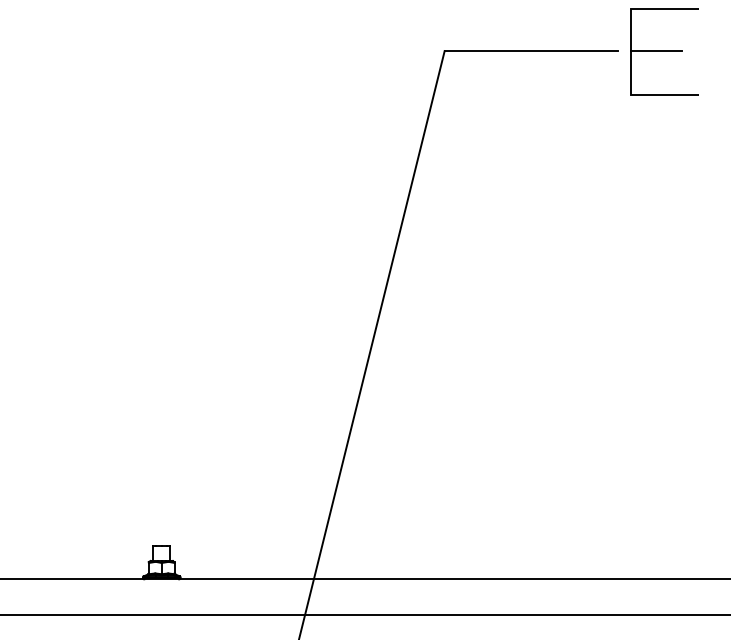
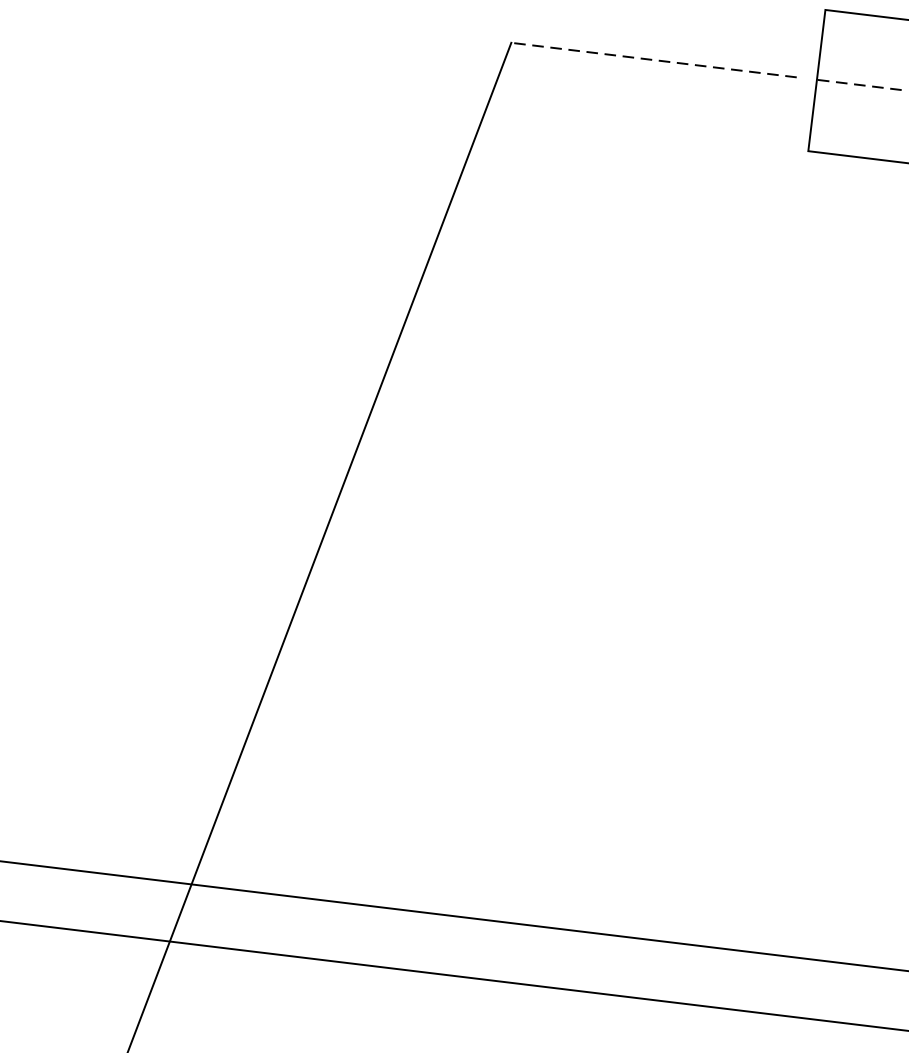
line: (531, 51) -> (653, 60), solid -> dashed
line: (656, 51) -> (859, 85), solid -> dashed

